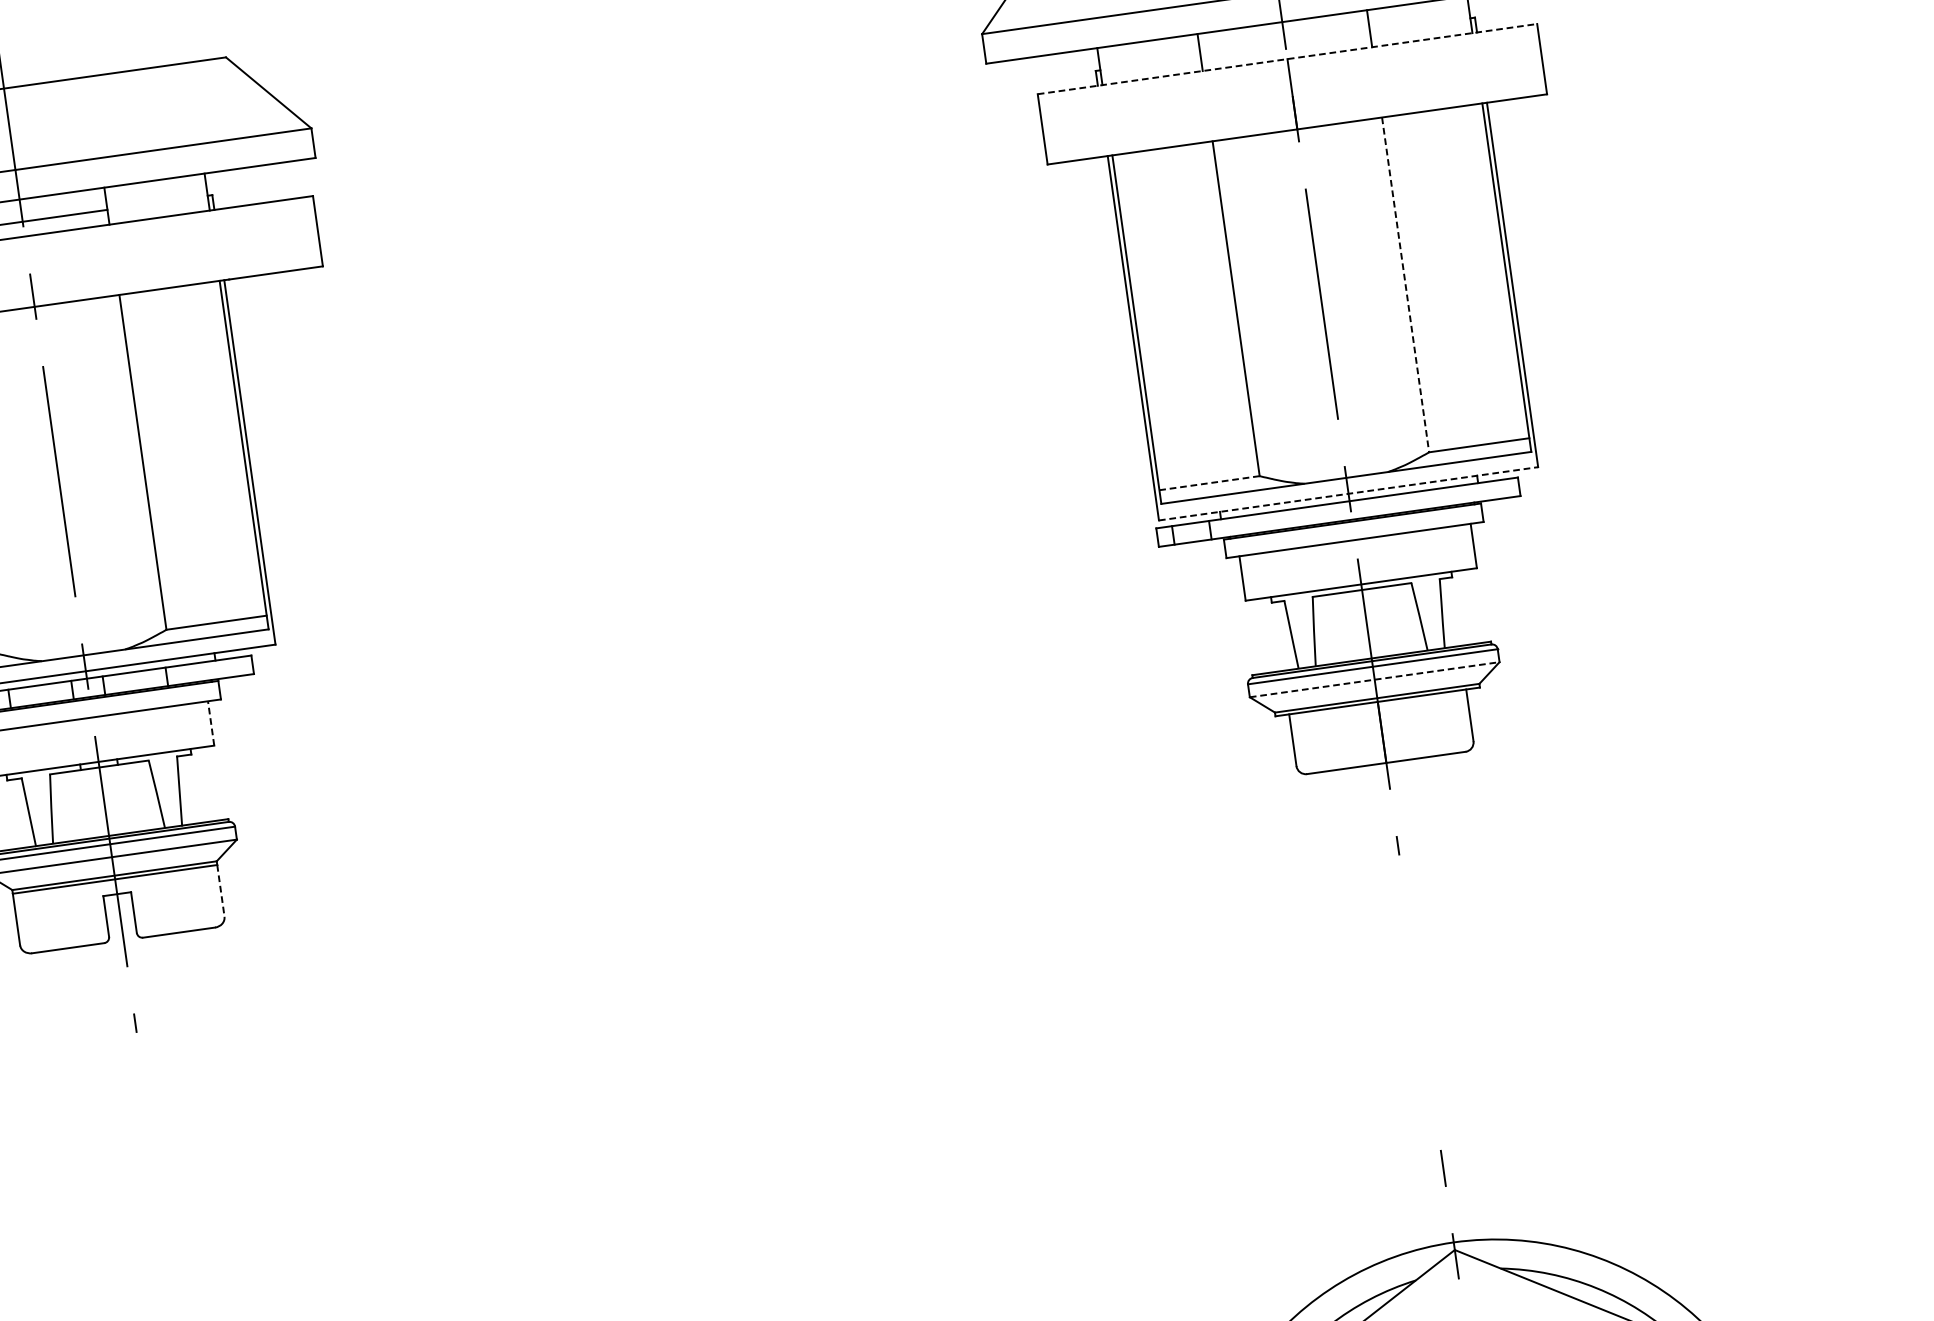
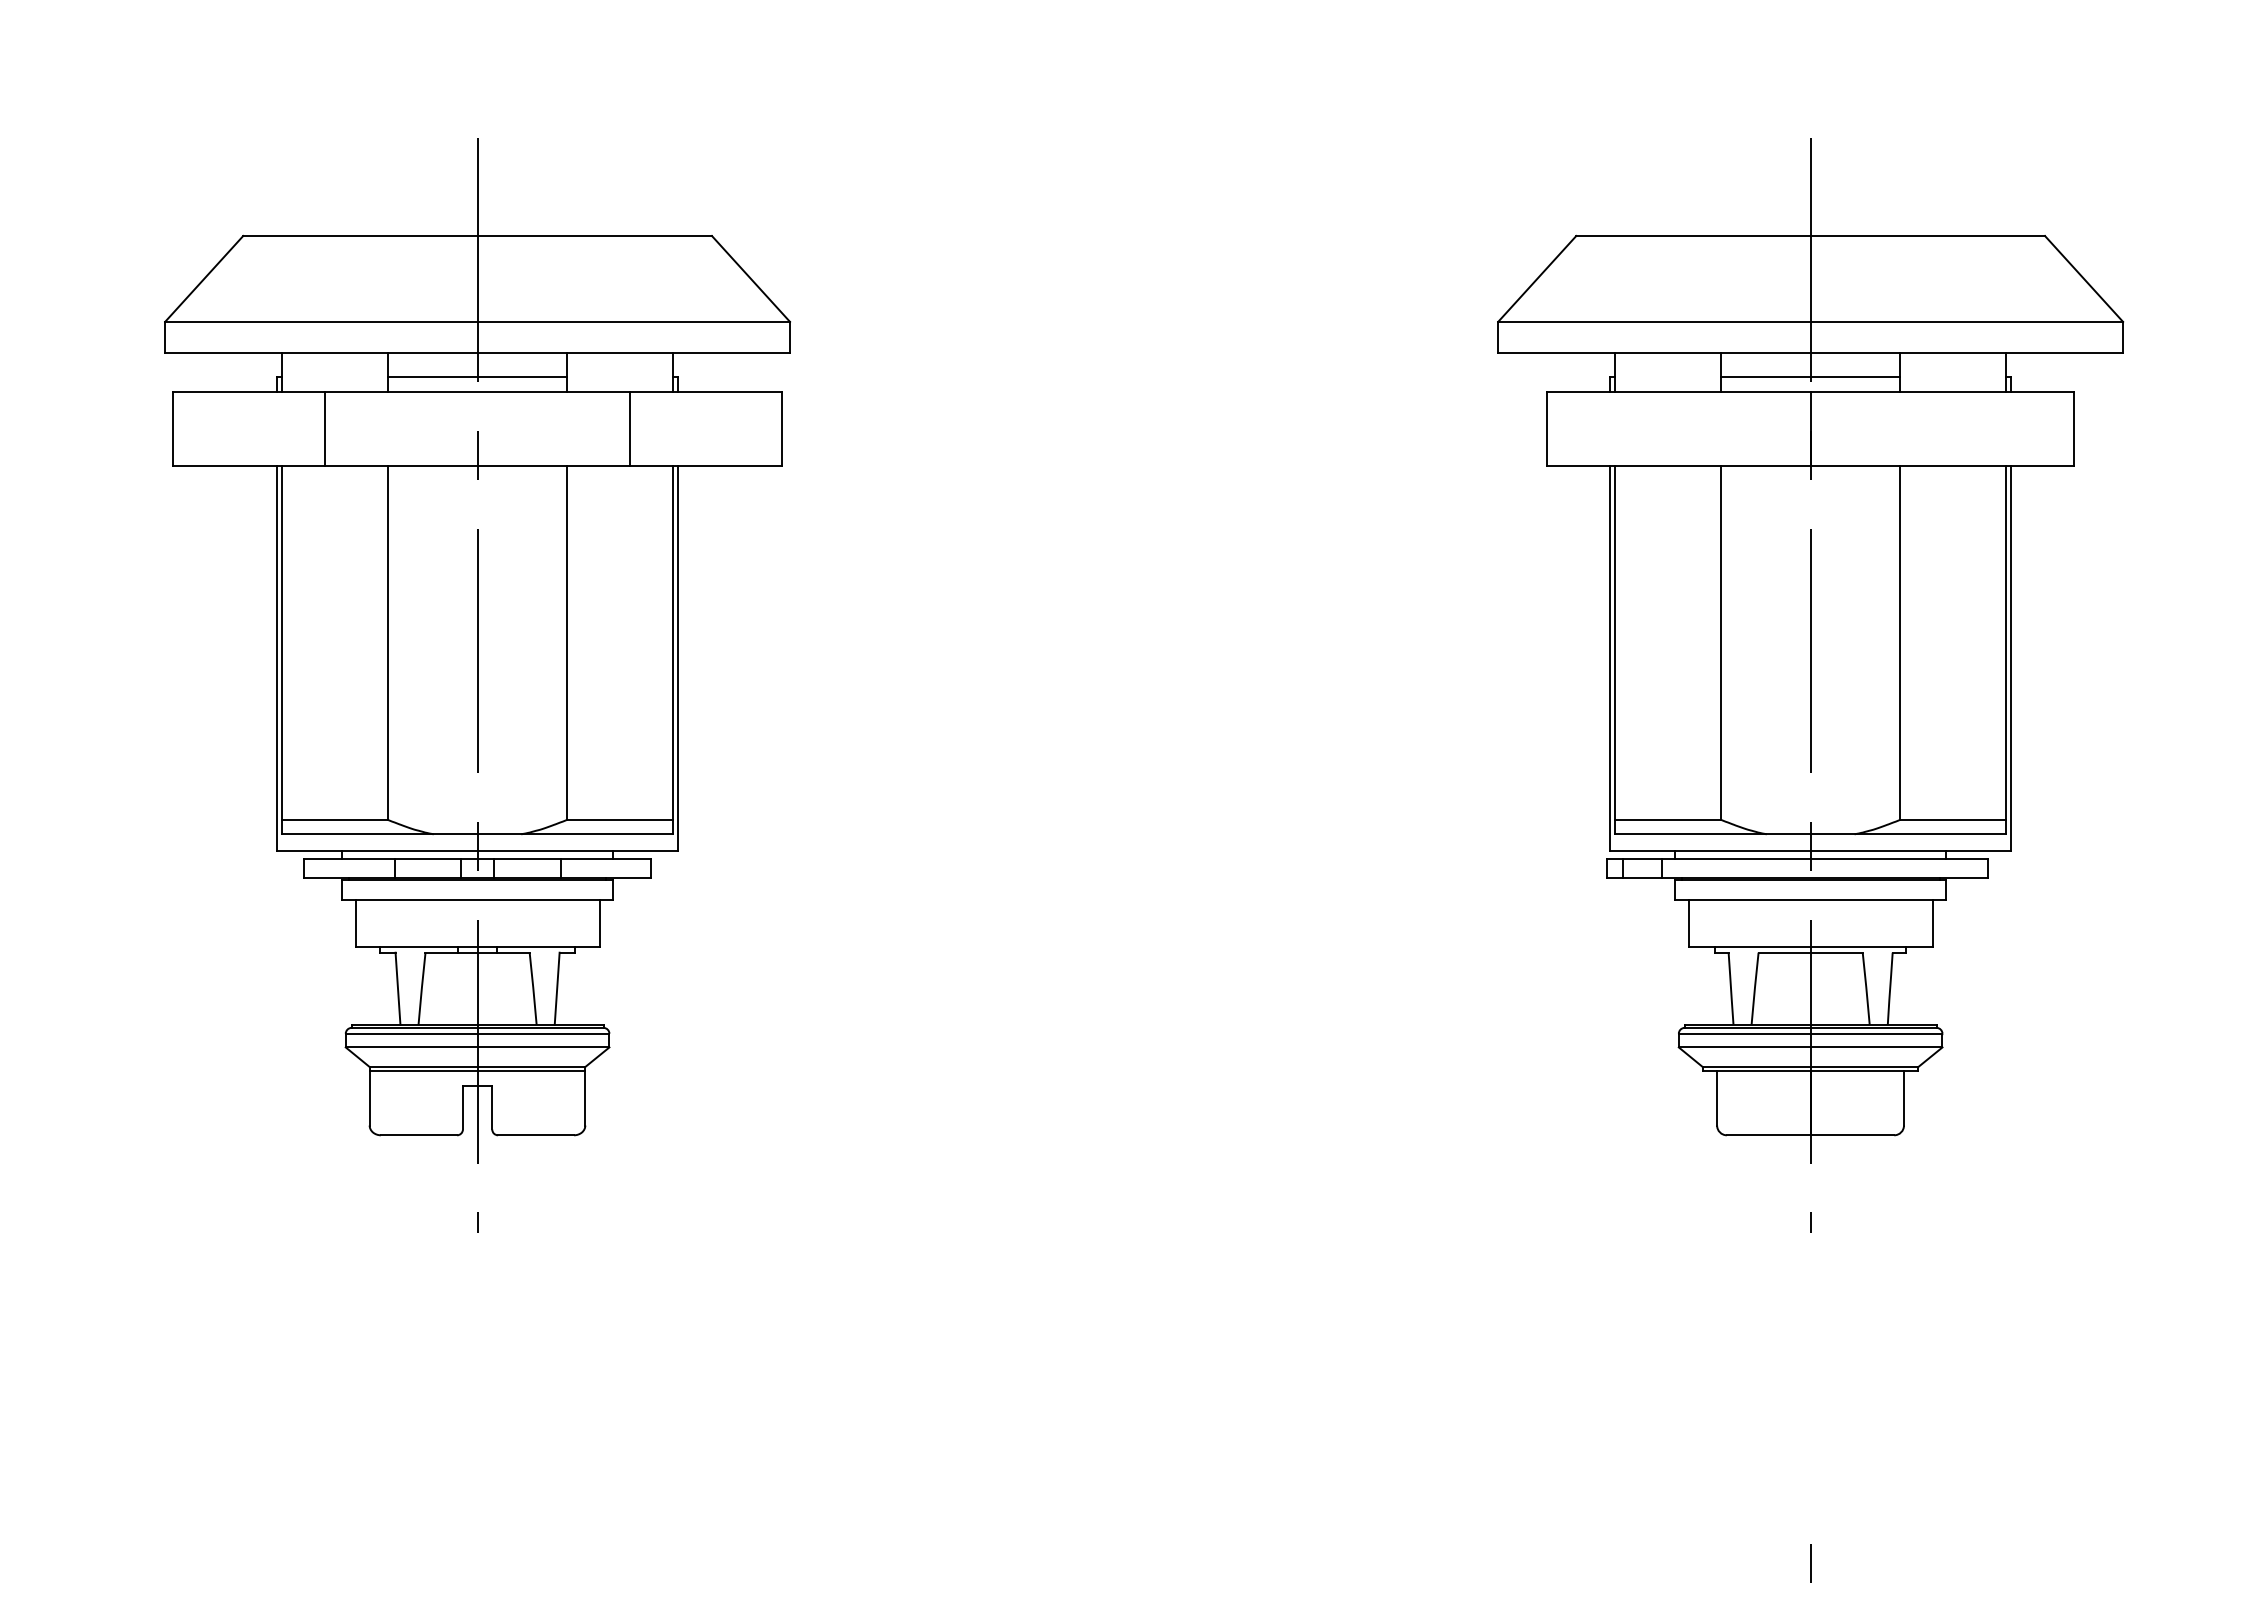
line: (1285, 44) -> (1810, 376), added
line: (1287, 59) -> (1810, 392), dashed -> solid
line: (173, 251) -> (629, 429), added
line: (1406, 285) -> (1900, 643), dashed -> solid
line: (1209, 482) -> (1668, 819), dashed -> solid
line: (1349, 494) -> (1811, 851), dashed -> solid
line: (1374, 679) -> (1810, 1047), dashed -> solid
line: (210, 722) -> (599, 922), dashed -> solid
line: (221, 891) -> (585, 1098), dashed -> solid

